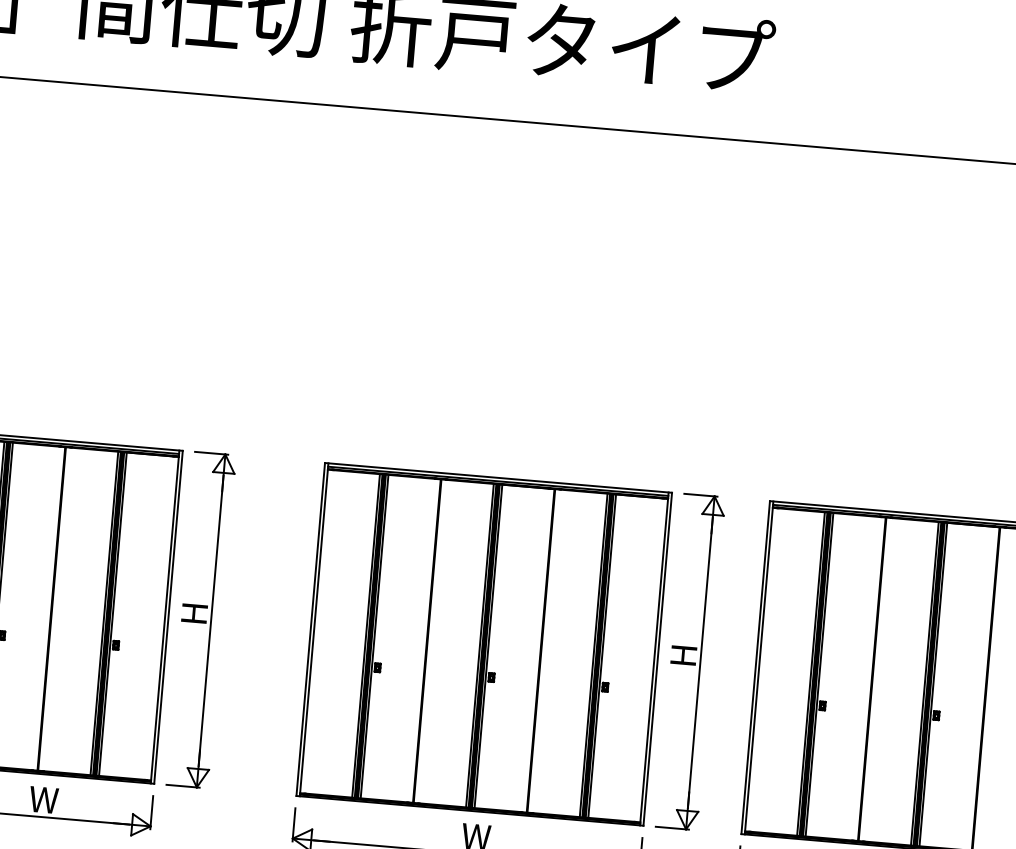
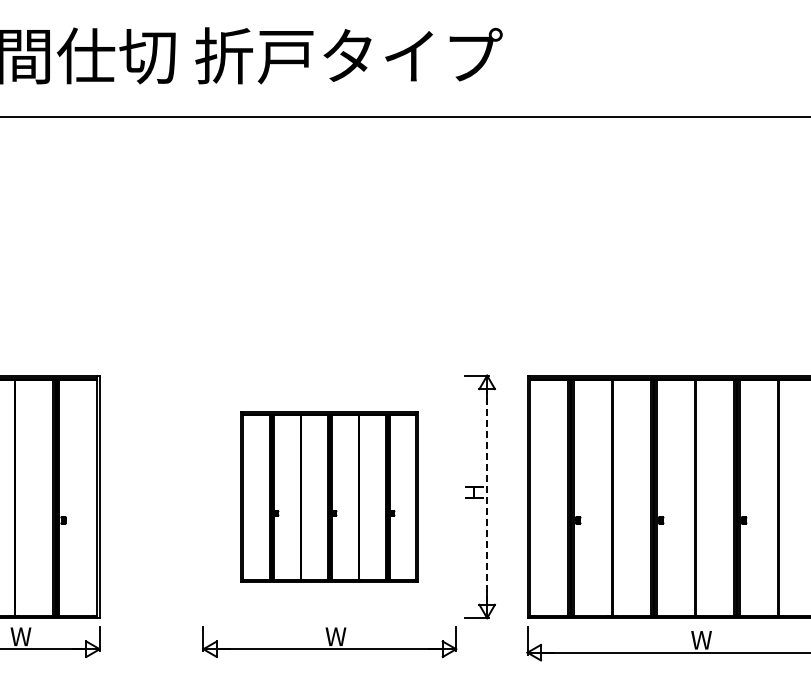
part: (201, 619) -> (123, 496), removed
part: (483, 643) -> (329, 496), size x0.7
line: (700, 662) -> (487, 496), solid -> dashed

